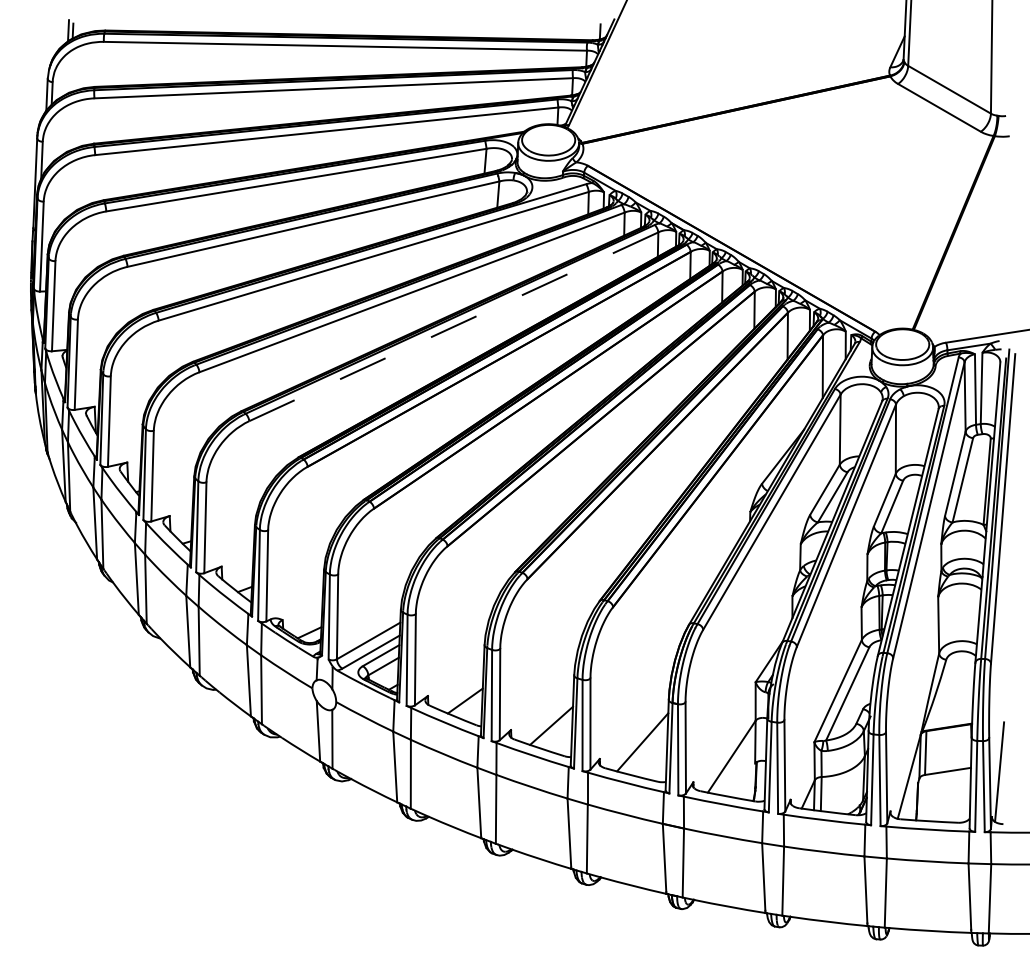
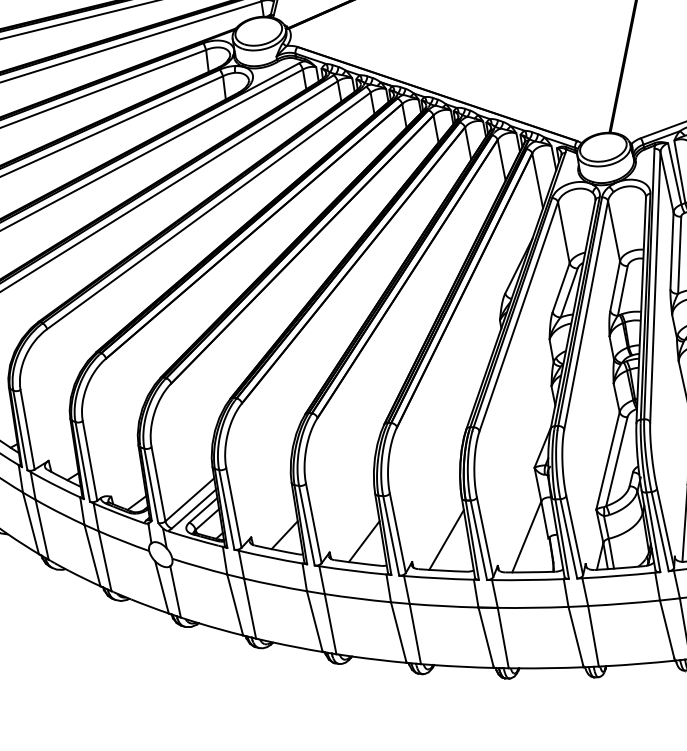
line: (453, 327) -> (208, 211), dashed -> solid

